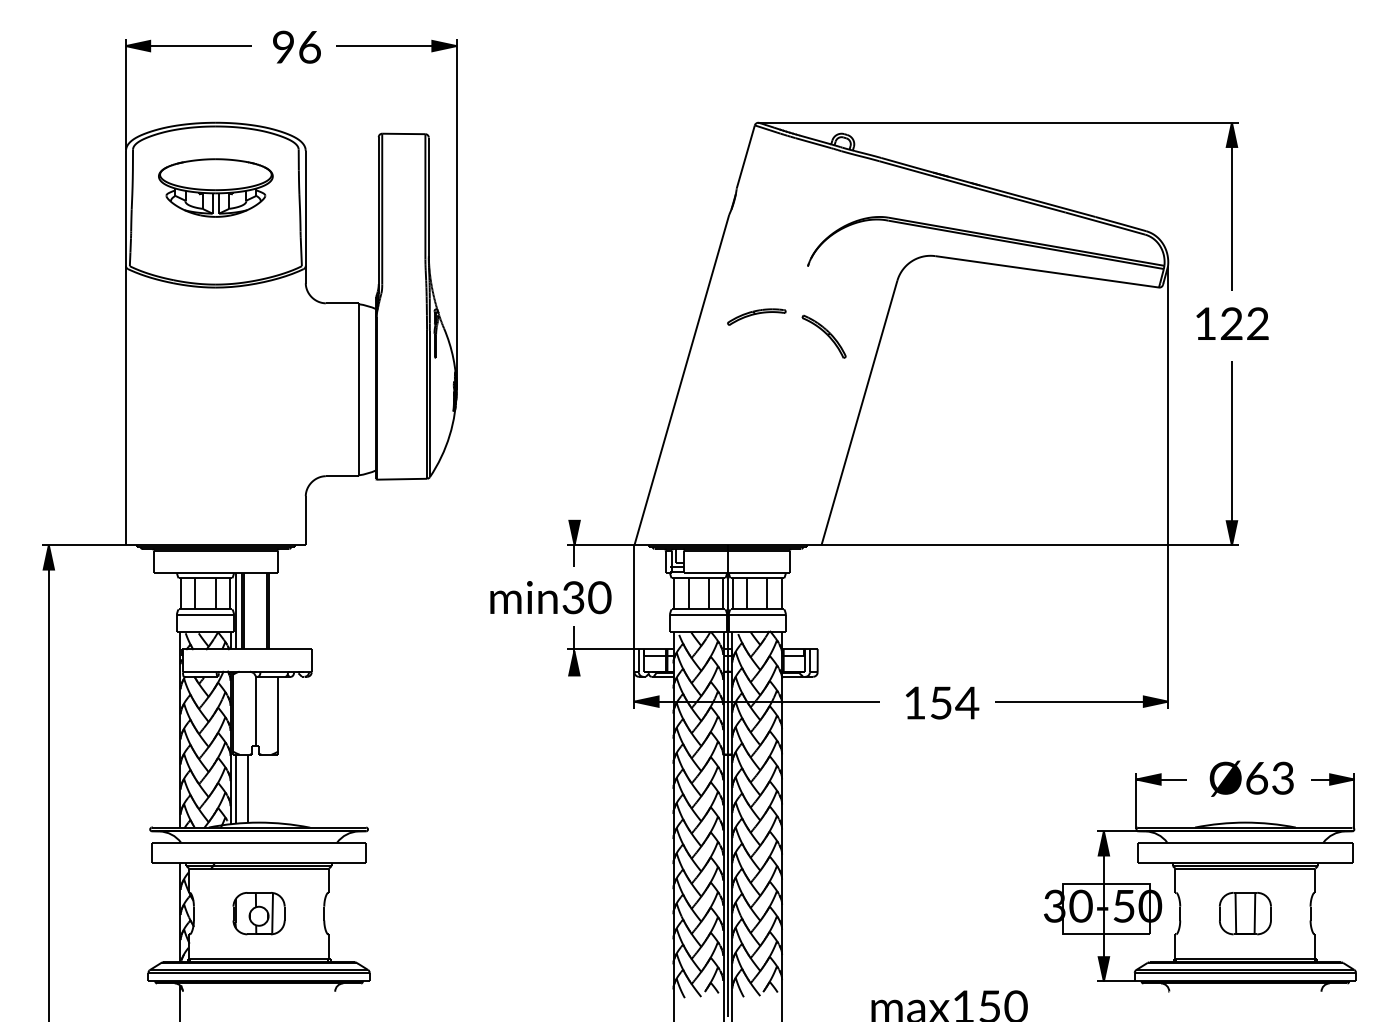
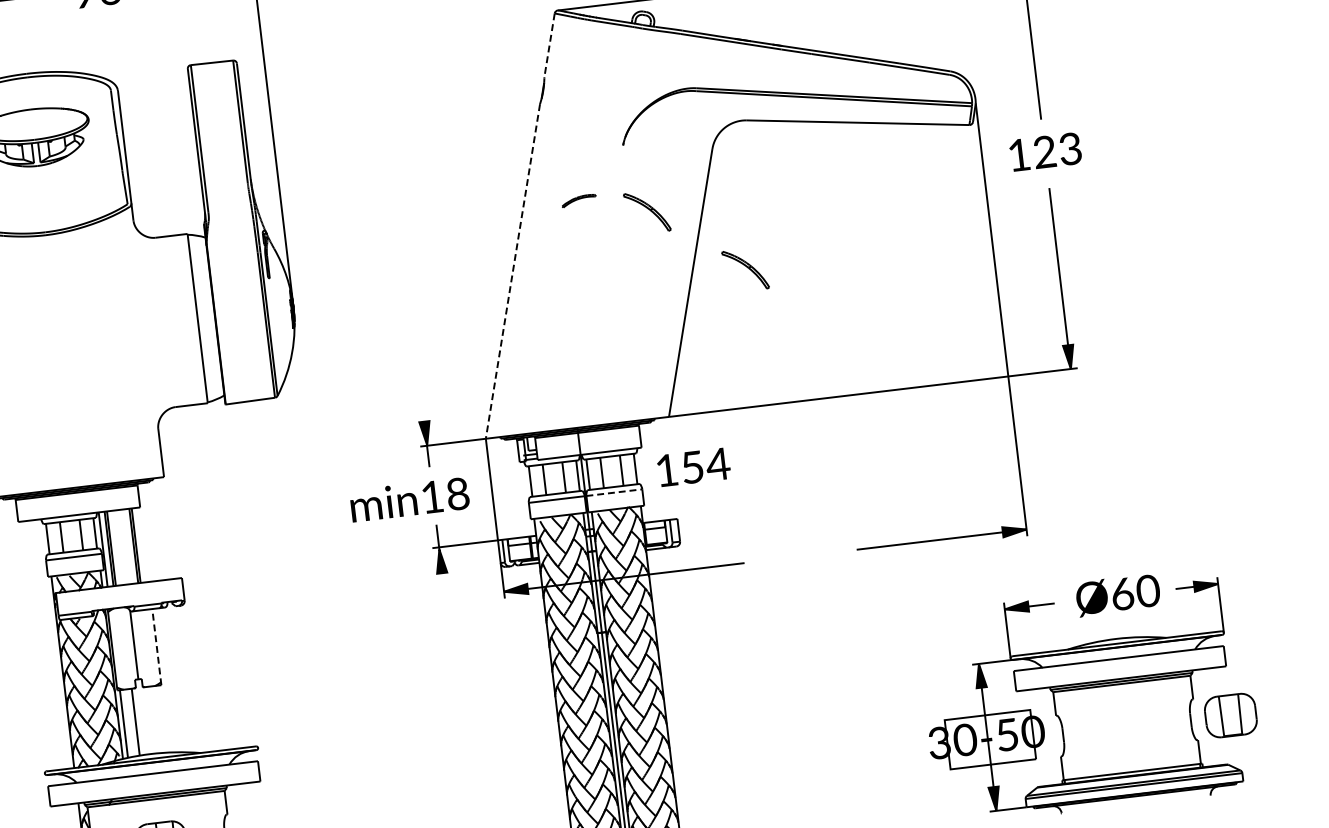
line: (745, 156) -> (549, 45), solid -> dashed
part: (756, 316) -> (578, 200), size x0.6
text: (1257, 324) -> (1070, 149), 122 -> 123
line: (681, 380) -> (512, 271), solid -> dashed
part: (915, 406) -> (744, 269), added
text: (586, 597) -> (445, 495), min30 -> min18
line: (757, 615) -> (614, 493), solid -> dashed
text: (942, 702) -> (693, 466), moved
line: (278, 715) -> (157, 646), solid -> dashed
text: (1282, 777) -> (1147, 590), Ø63 -> Ø60
part: (1245, 913) -> (1230, 715), moved

